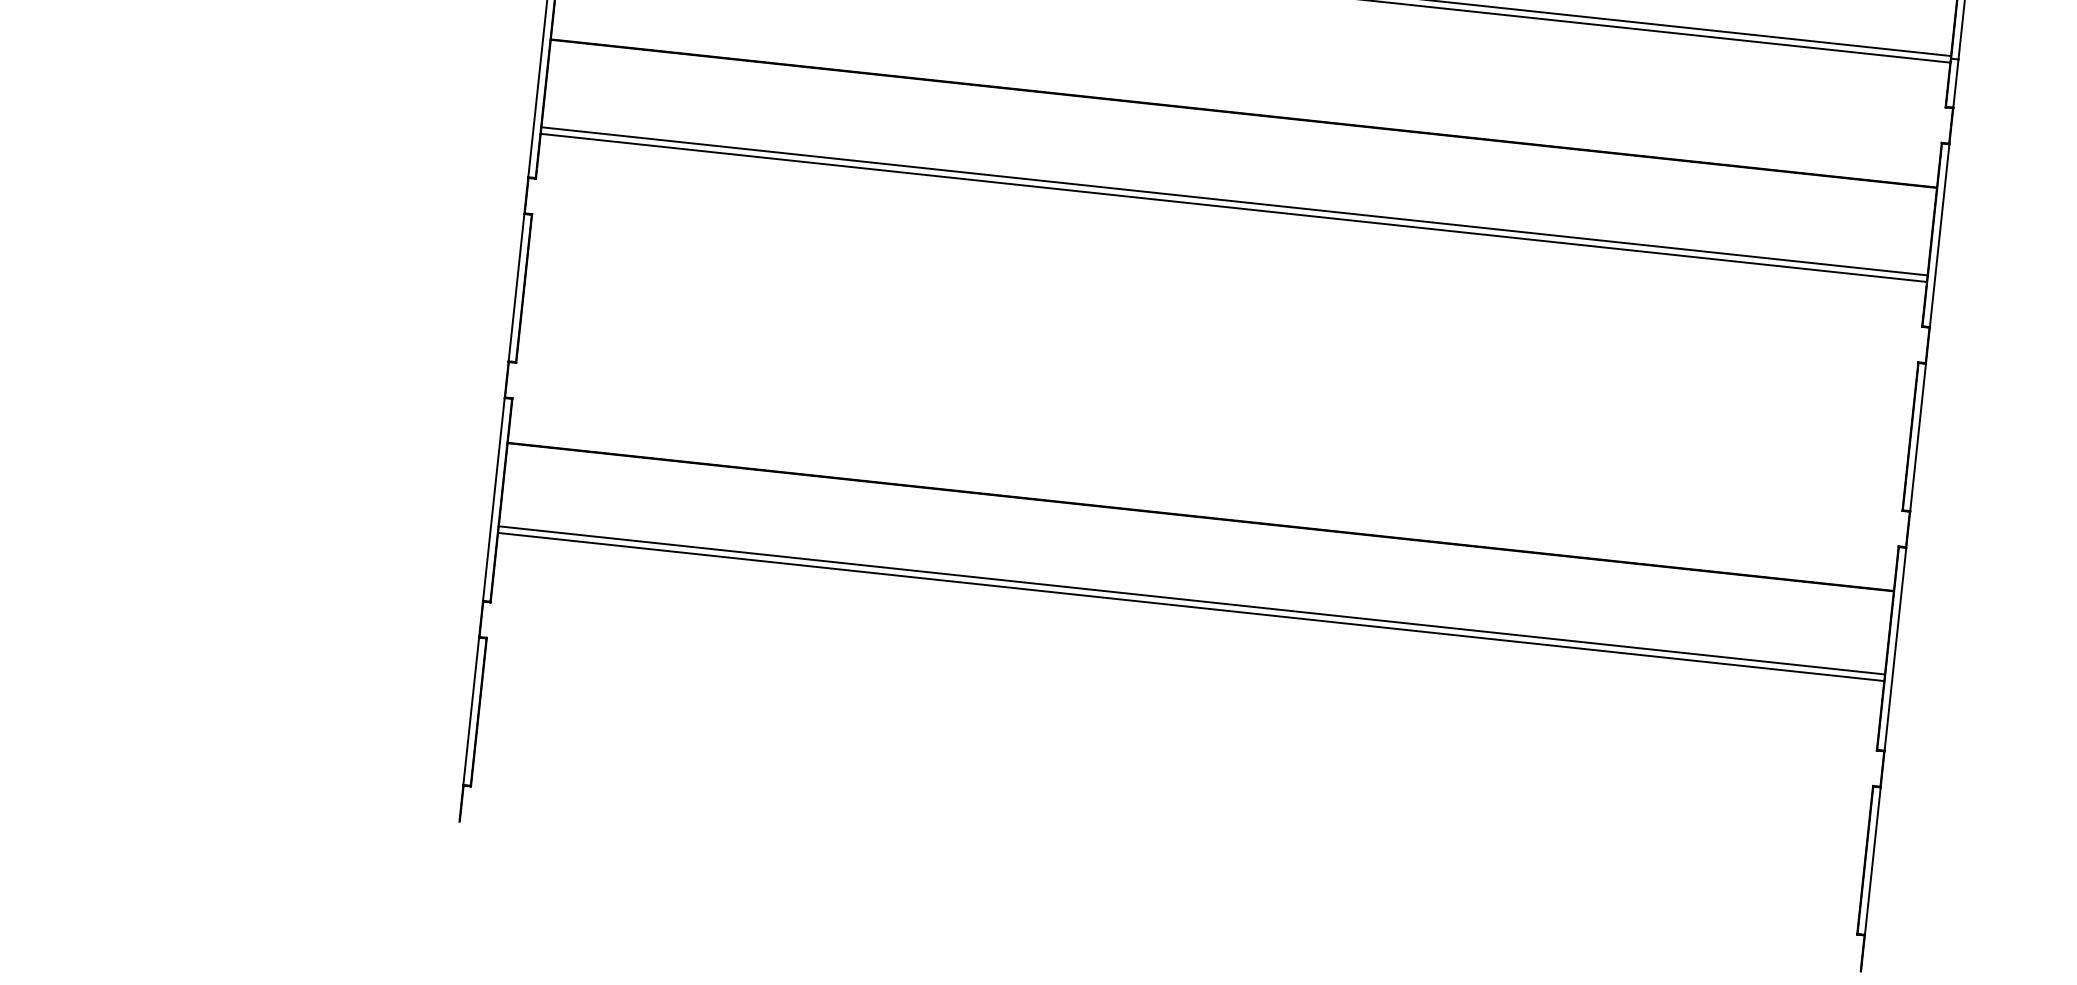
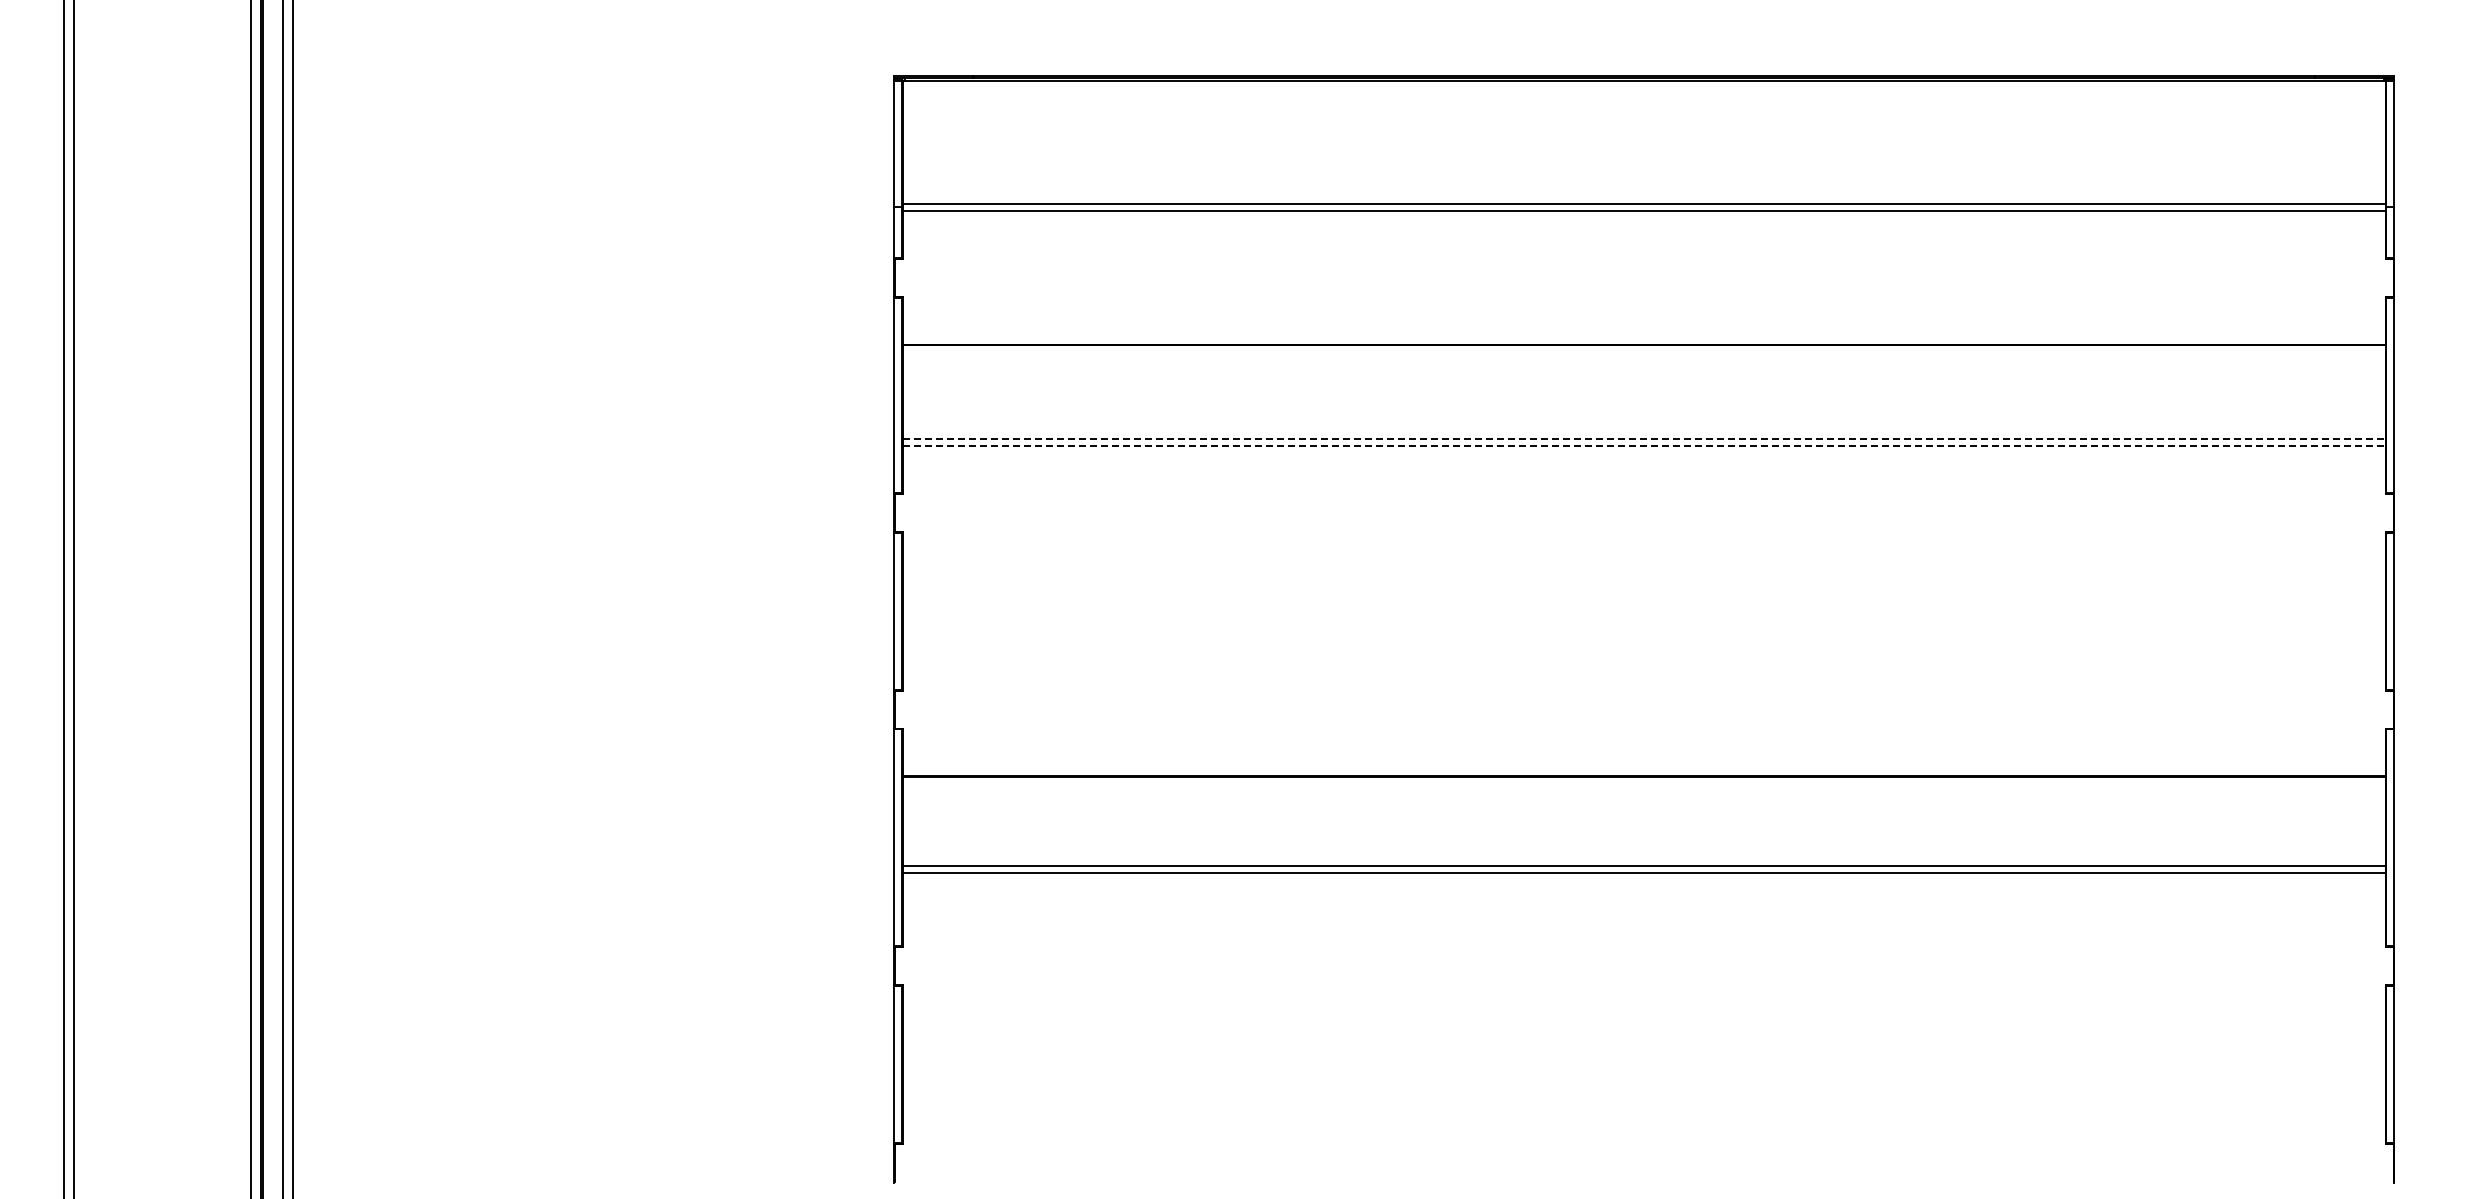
line: (1234, 201) -> (1644, 438), solid -> dashed
line: (1234, 207) -> (1644, 445), solid -> dashed

